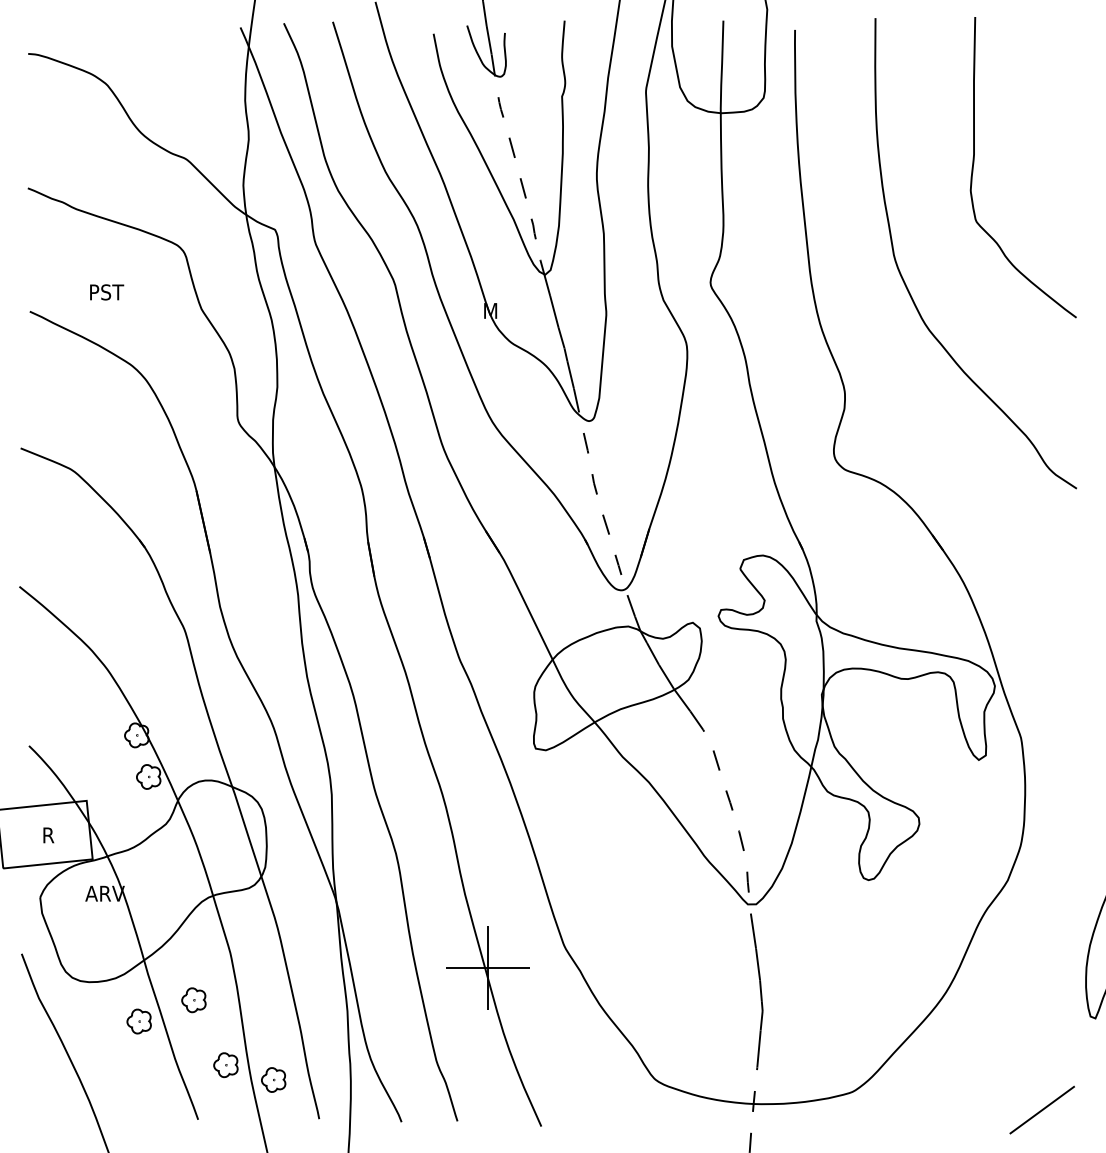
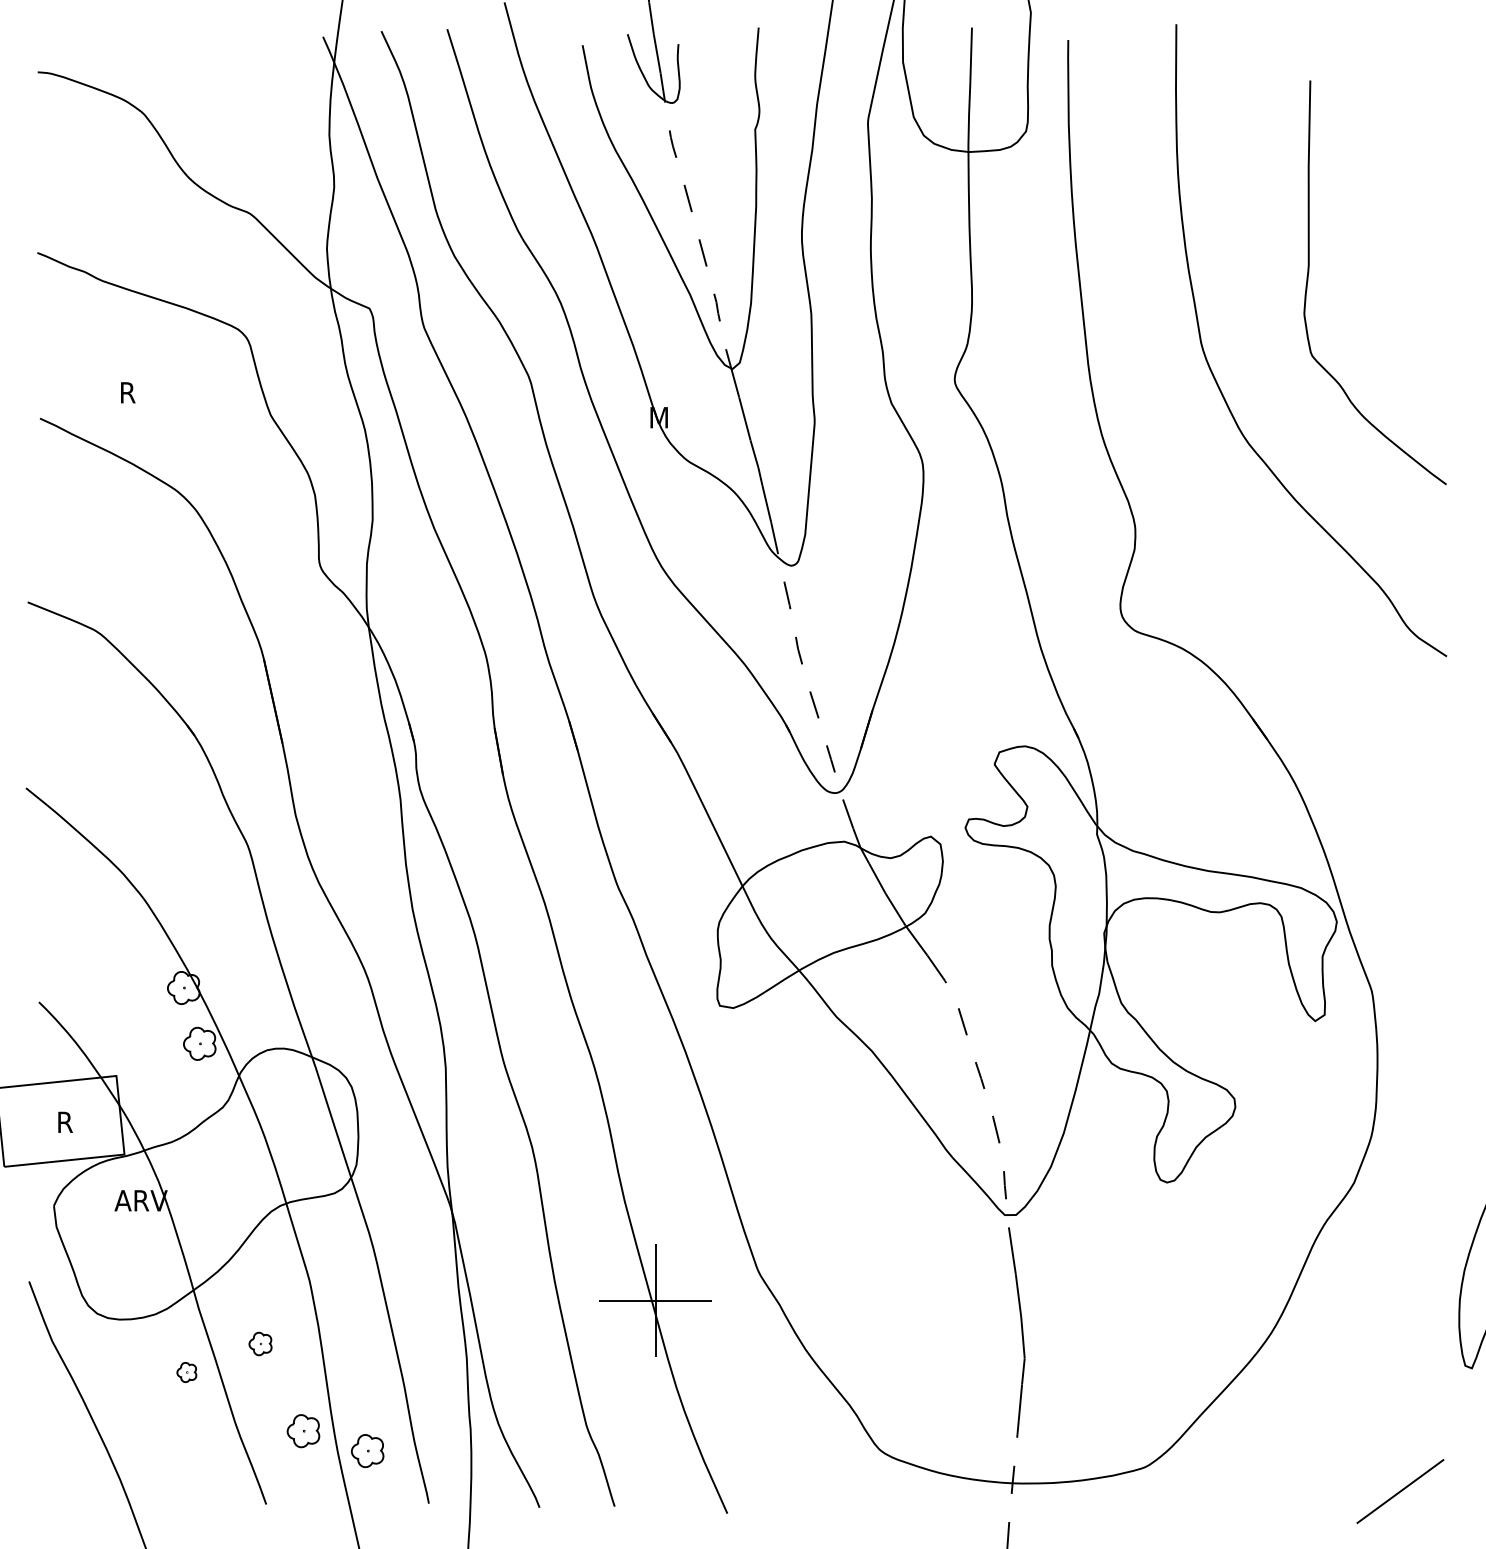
curve: (974, 163) -> (1309, 277), moved
text: (108, 292) -> (145, 392), PST -> R
part: (193, 1000) -> (259, 1344), size x0.7
part: (138, 1021) -> (186, 1372), size x0.6

